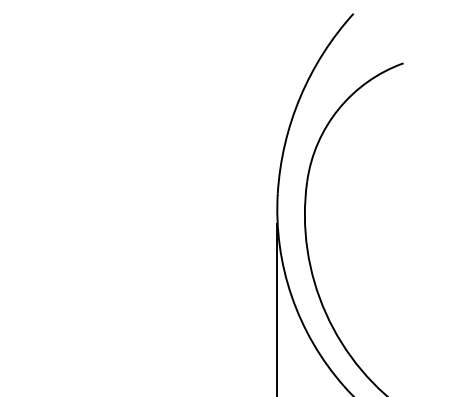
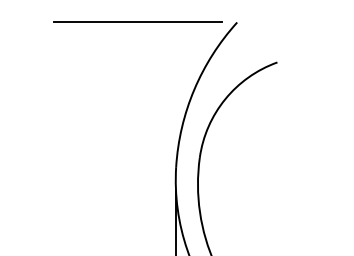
line: (230, 13) -> (138, 22), added

